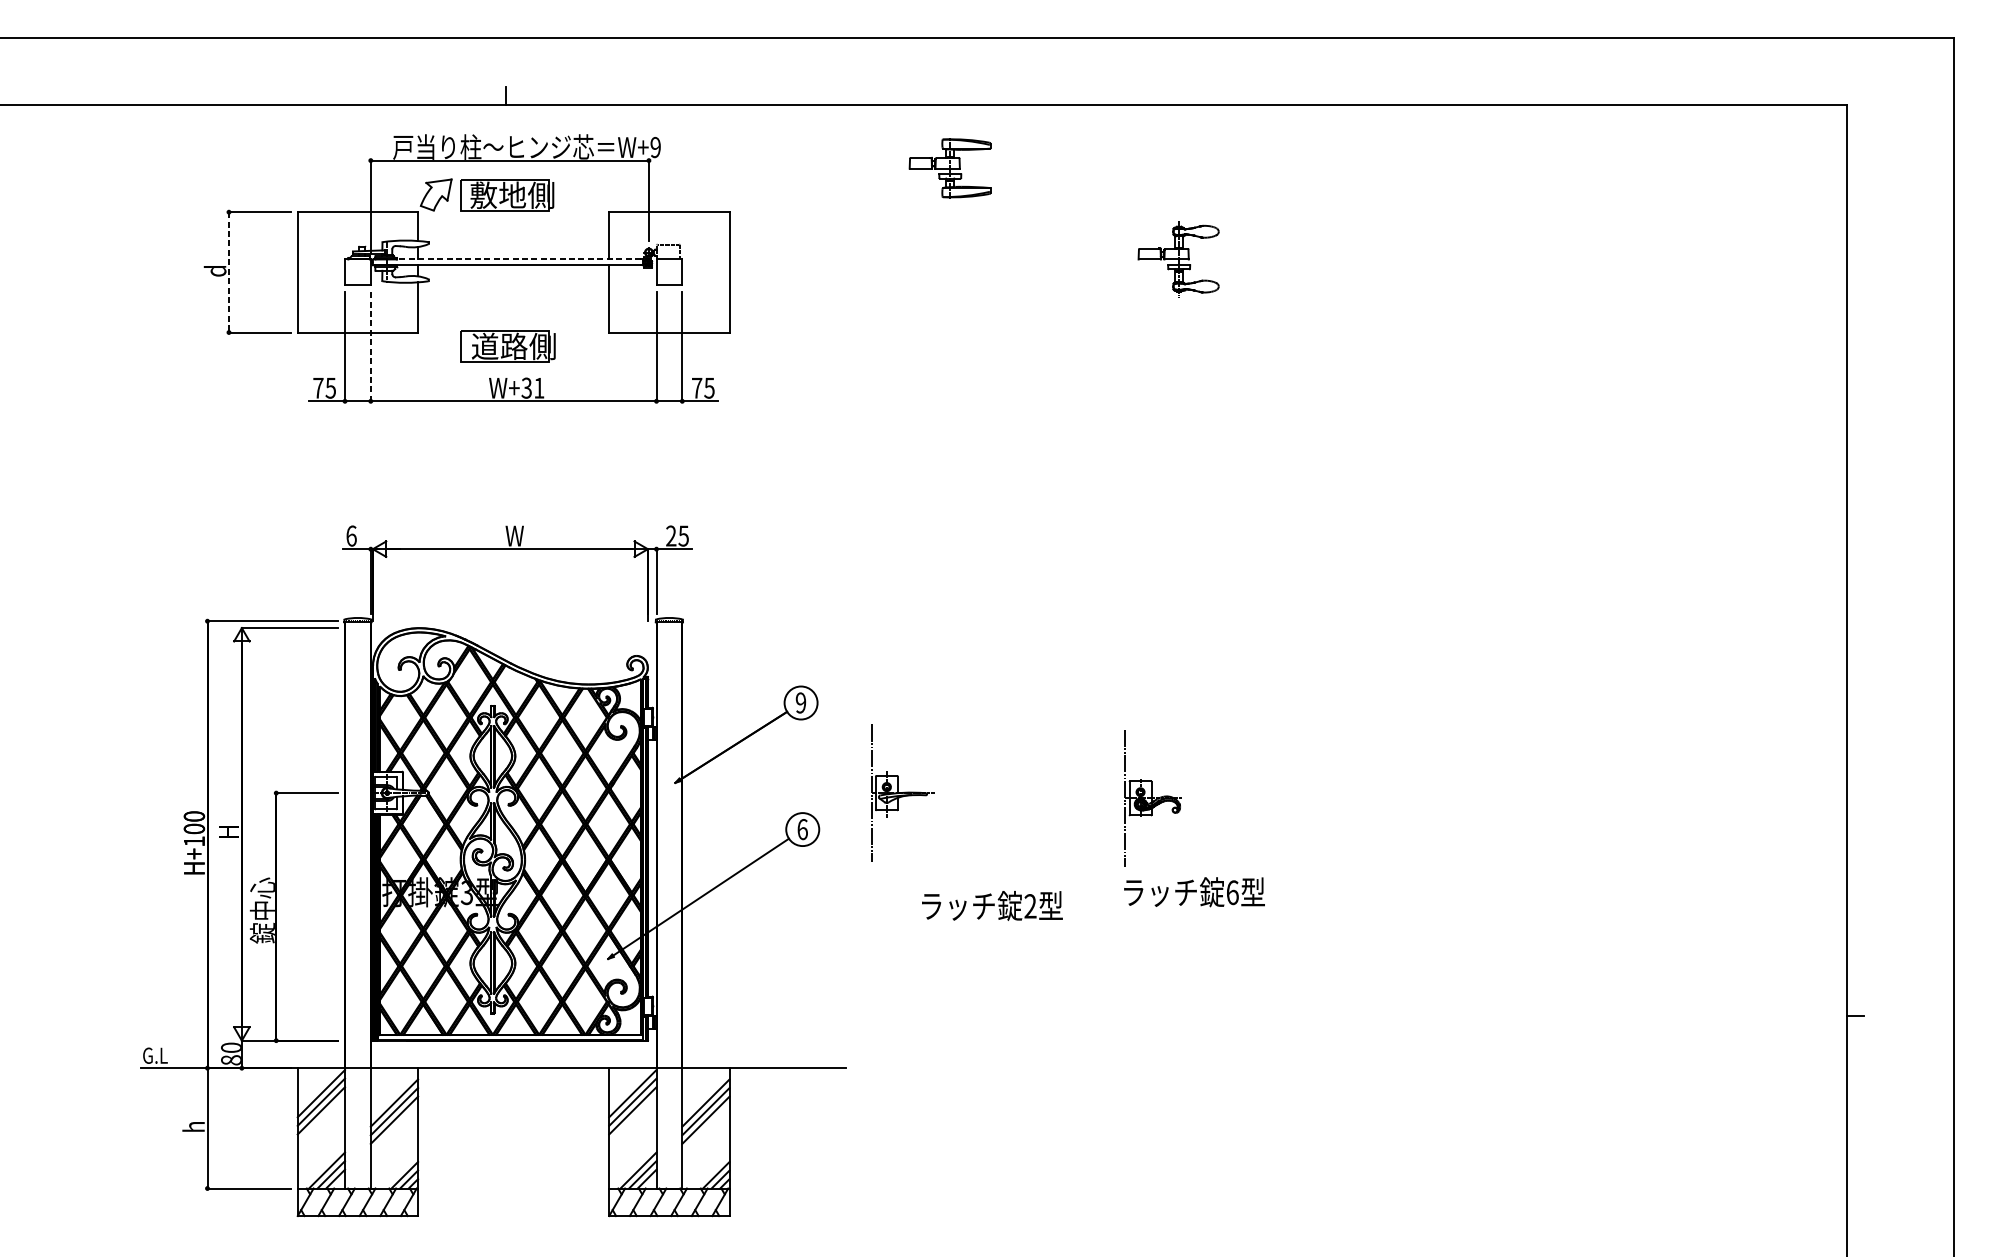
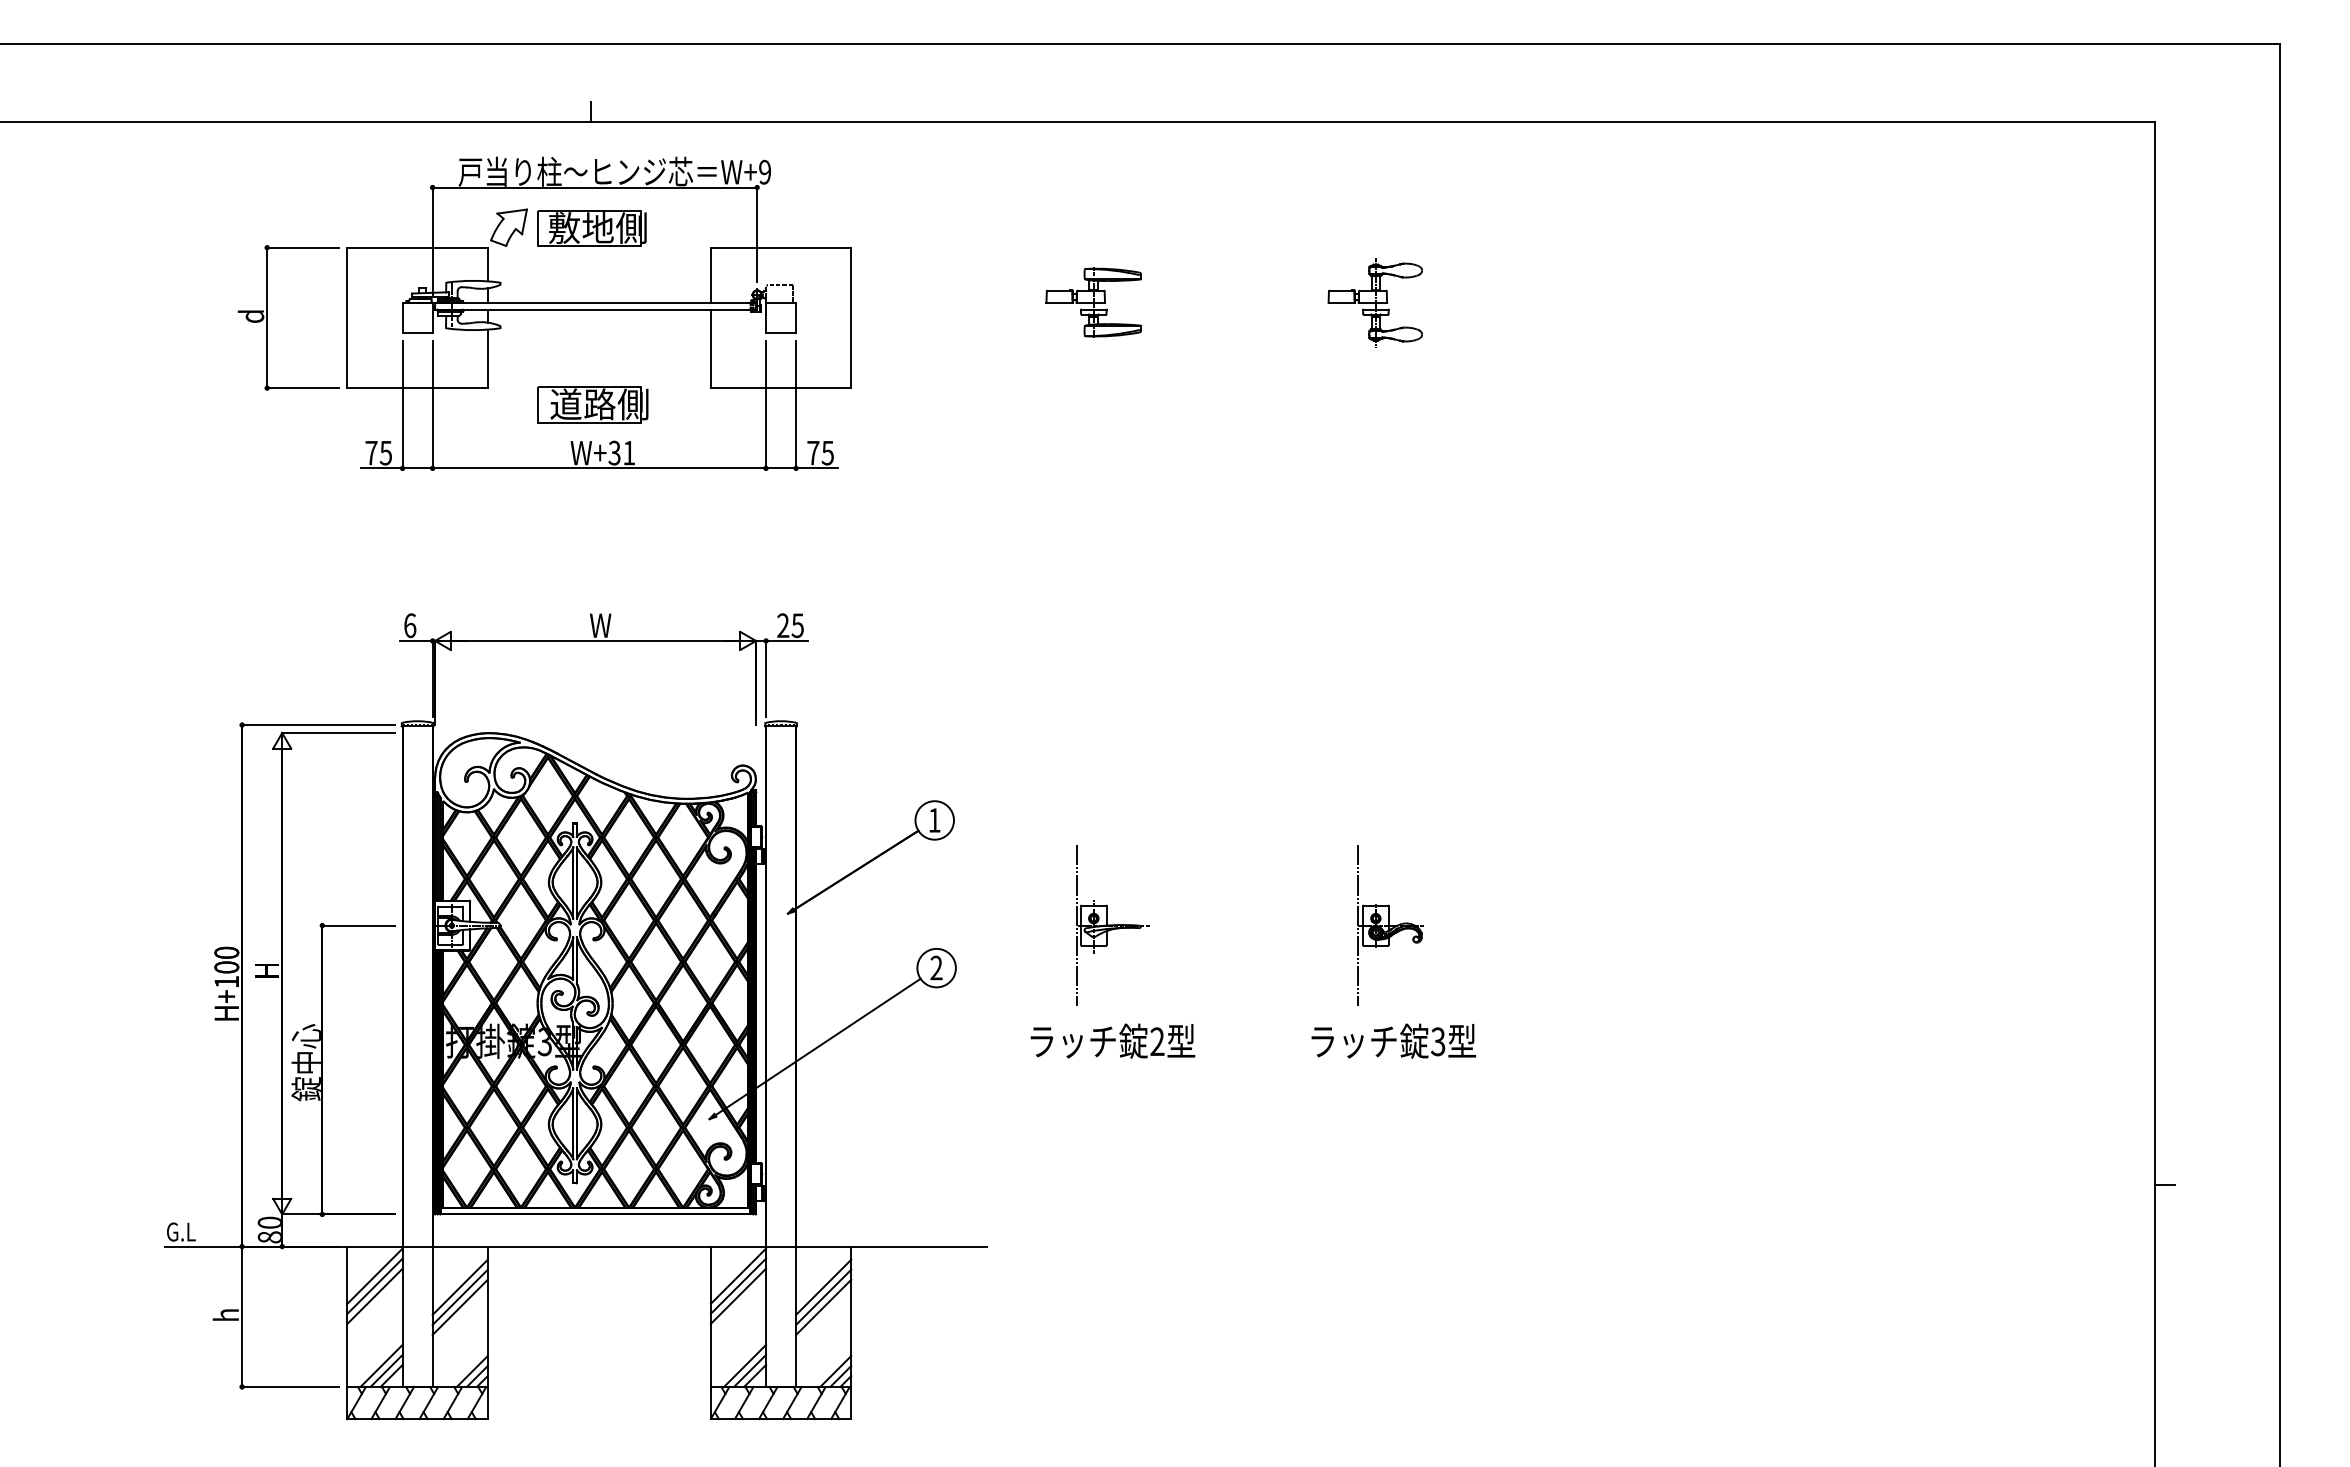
part: (950, 168) -> (1093, 302), moved
line: (506, 259) -> (591, 302), dashed -> solid
line: (229, 272) -> (267, 318), dashed -> solid
line: (370, 346) -> (432, 404), dashed -> solid
text: (800, 703) -> (934, 820), 9 -> 1
part: (902, 793) -> (1112, 925), moved
part: (1153, 798) -> (1390, 925), moved
text: (802, 829) -> (936, 967), 6 -> 2
text: (1232, 892) -> (1438, 1041), 6 -> 3
text: (992, 905) -> (1112, 1040), moved

